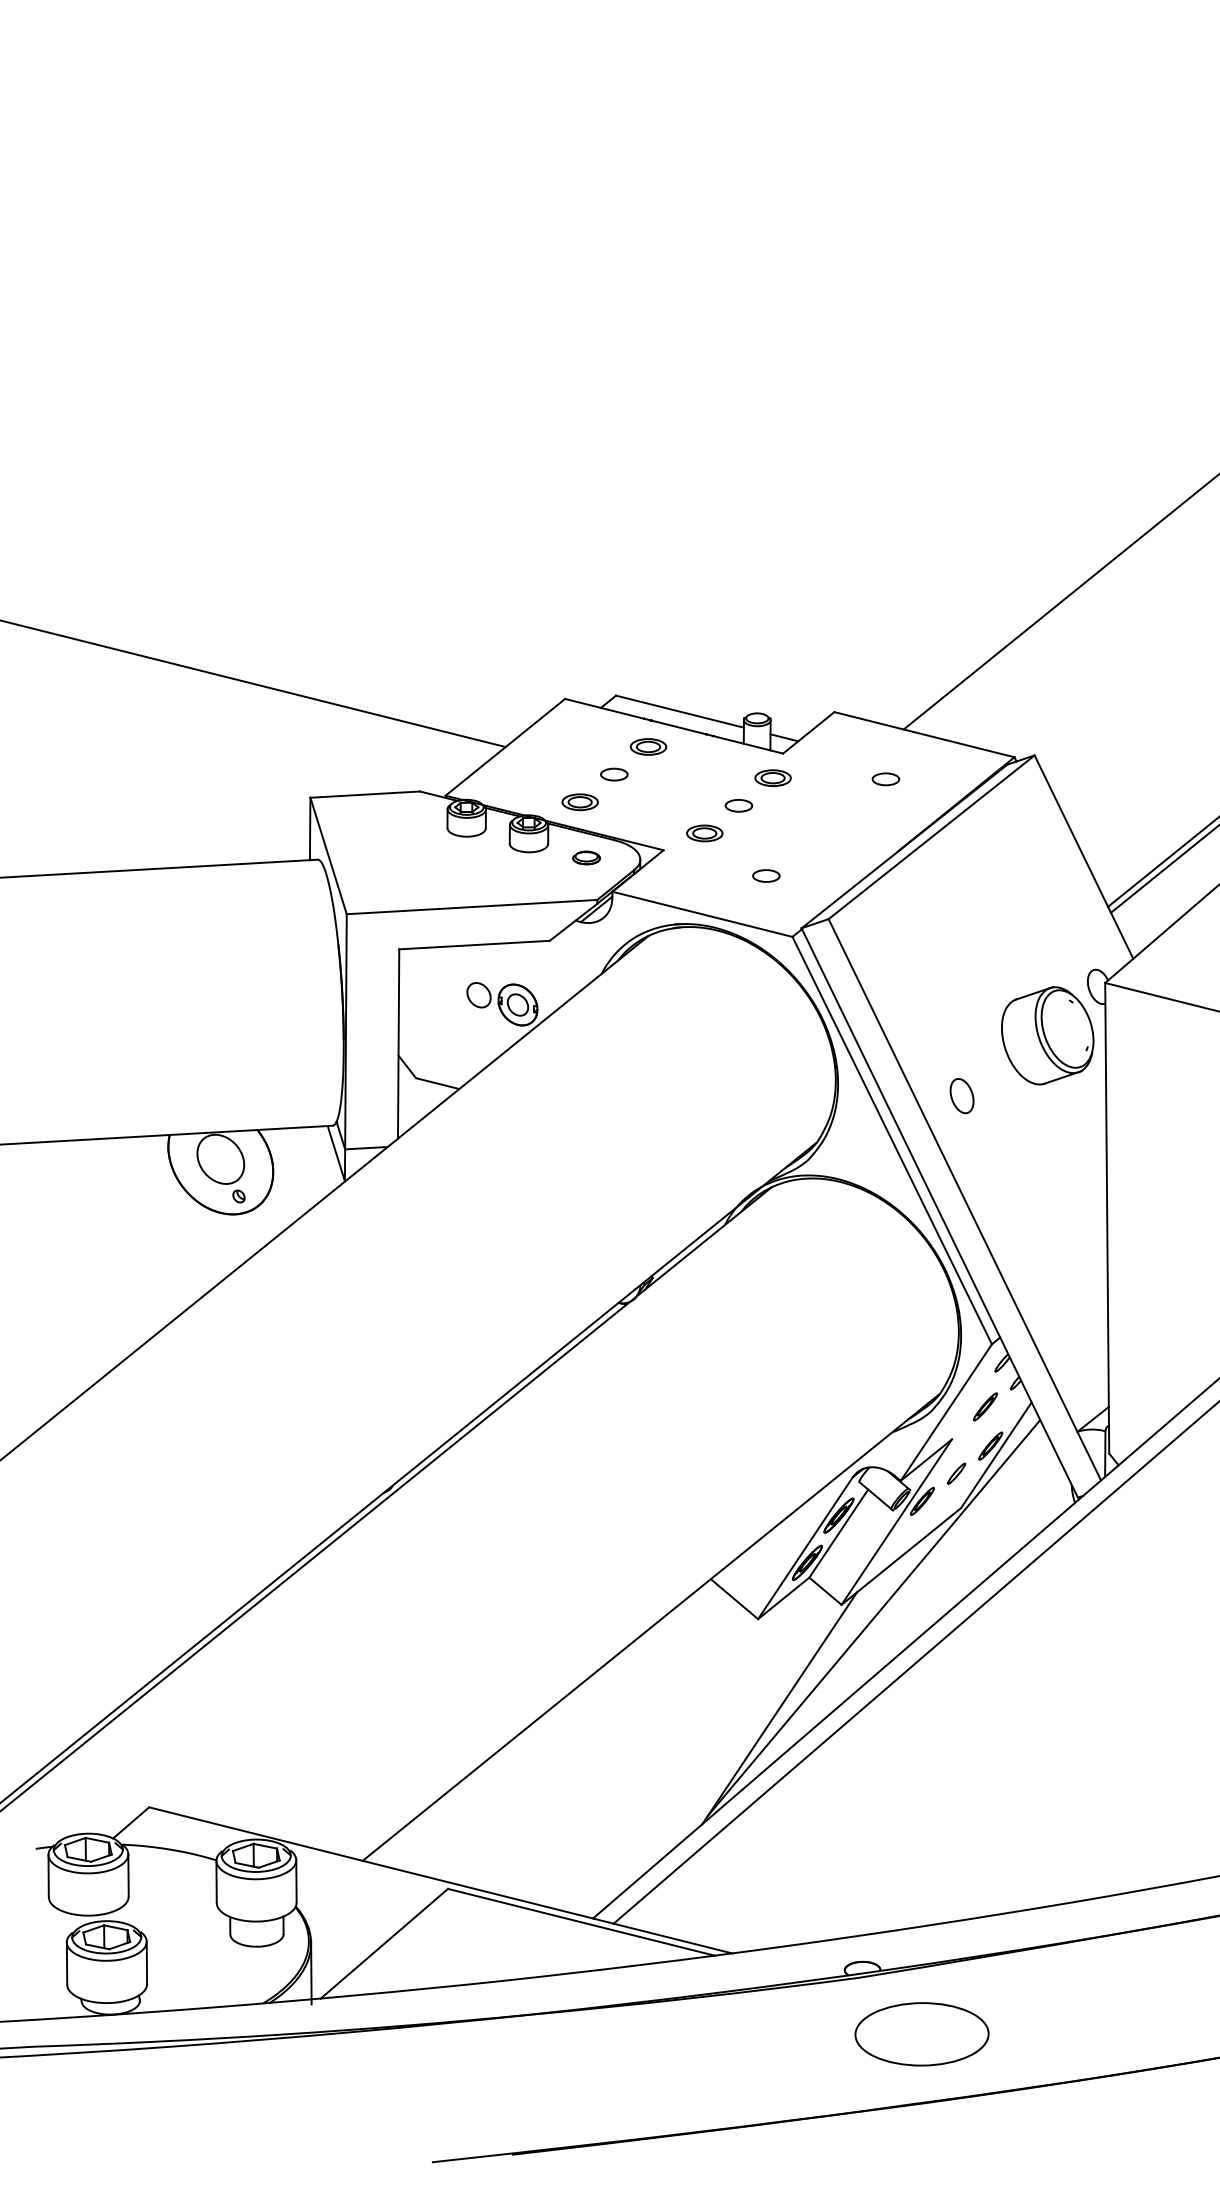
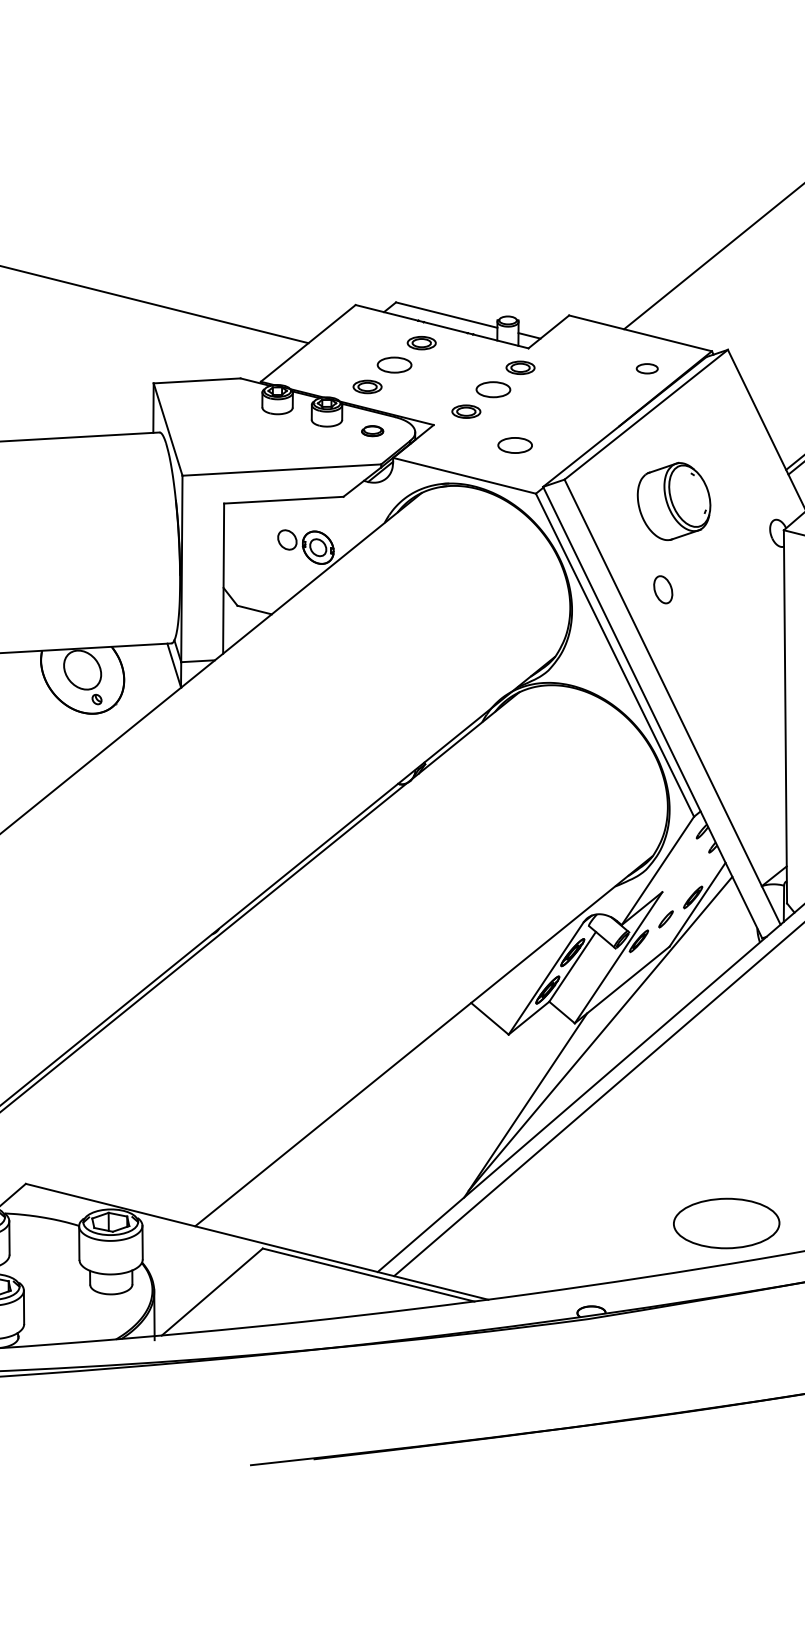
part: (614, 774) -> (394, 364), size x1.6
part: (885, 779) -> (646, 368), moved
part: (738, 805) -> (493, 389), size x1.6
part: (766, 875) -> (515, 445), size x1.6
part: (1047, 1035) -> (673, 501), moved
part: (961, 1096) -> (662, 590), moved
part: (985, 1406) -> (688, 866), removed
part: (921, 2034) -> (726, 1223), moved

